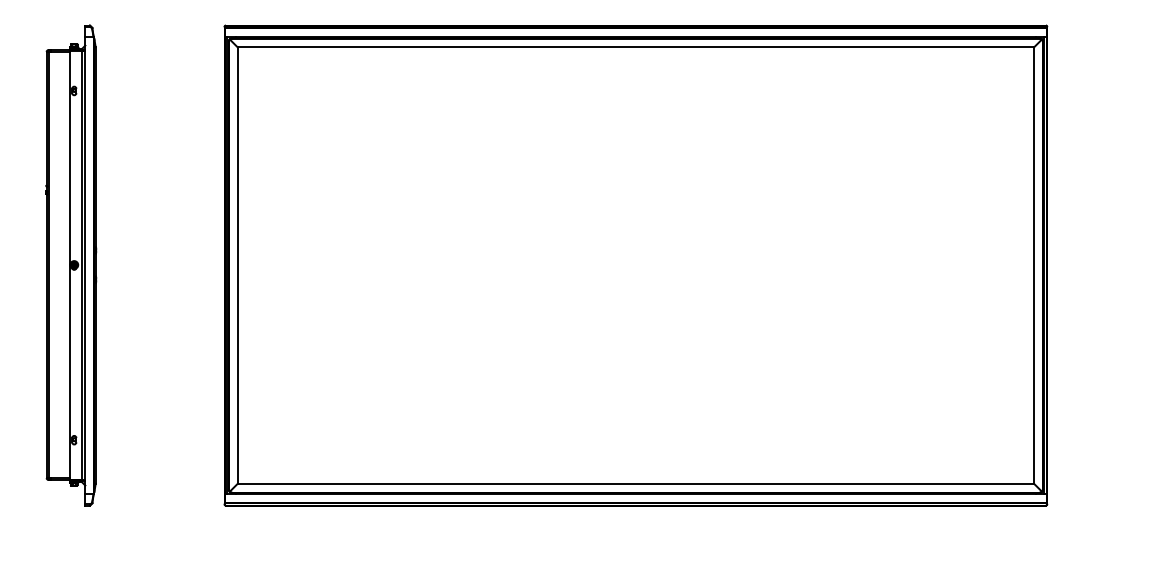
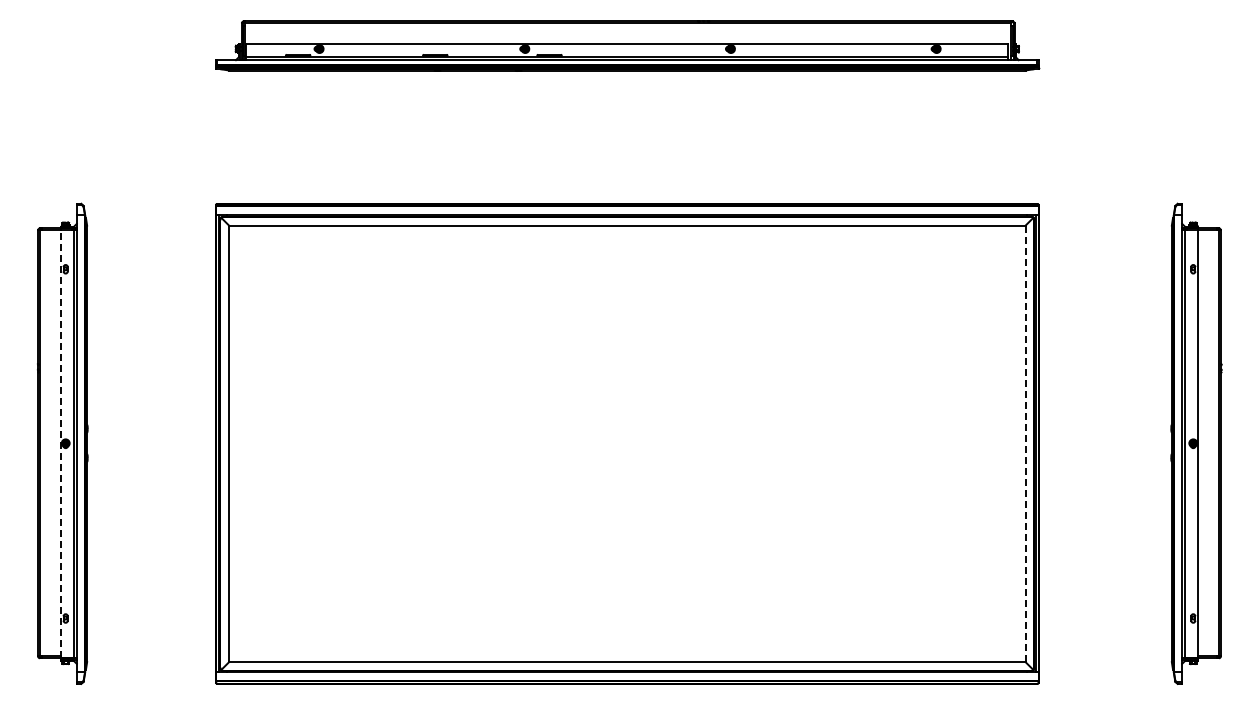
line: (70, 265) -> (61, 443), solid -> dashed
line: (1034, 266) -> (1025, 444), solid -> dashed

